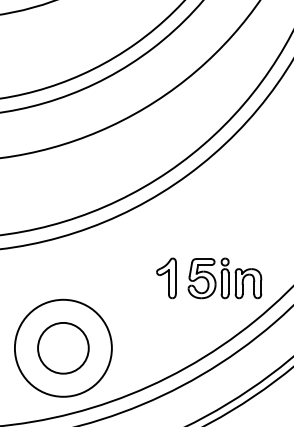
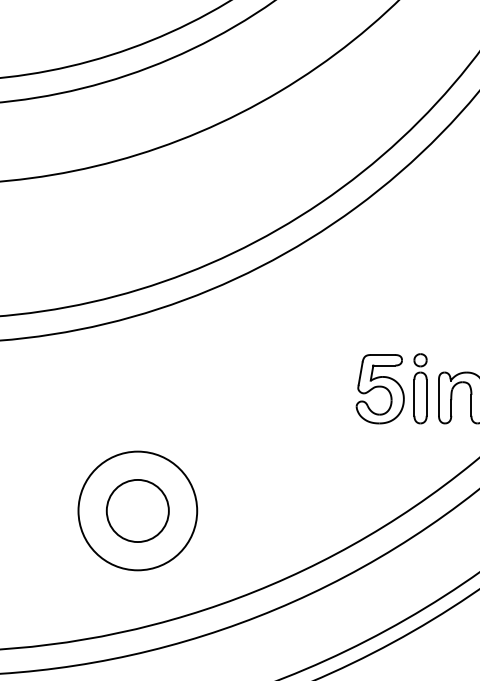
part: (166, 278) -> (318, 388), removed
circle: (62, 347) -> (136, 509), size x0.7
circle: (63, 347) -> (137, 509), size x0.7

